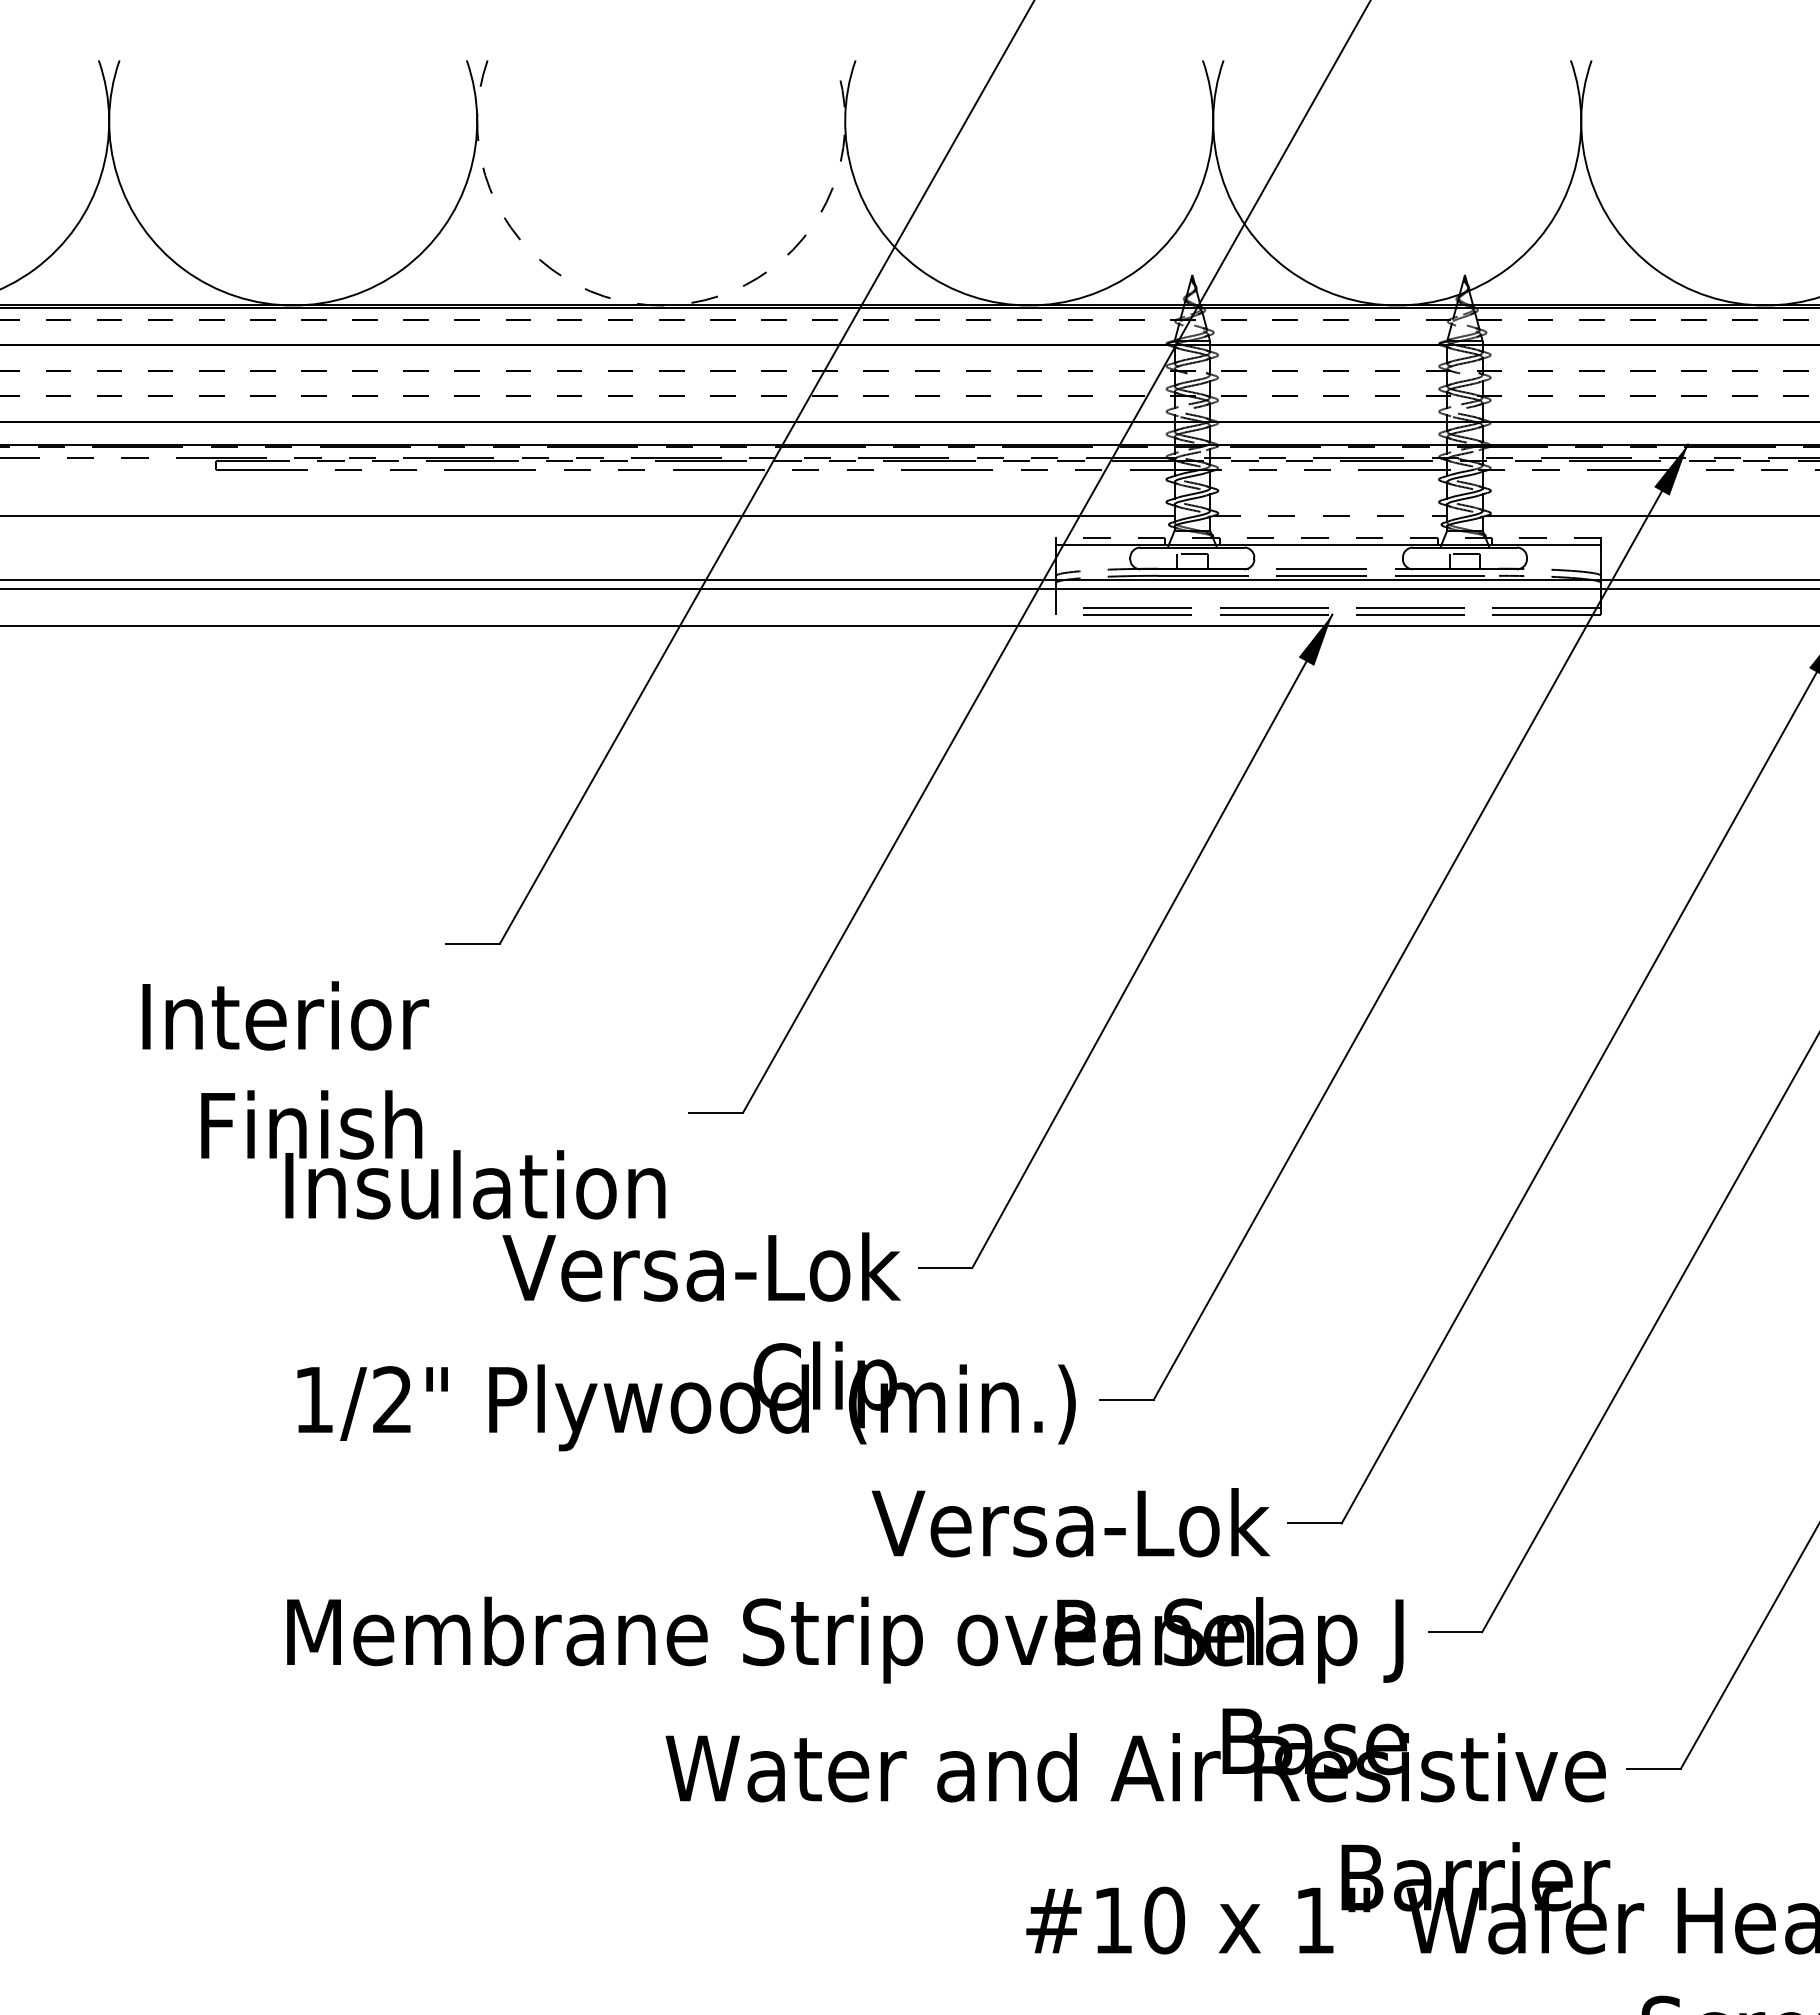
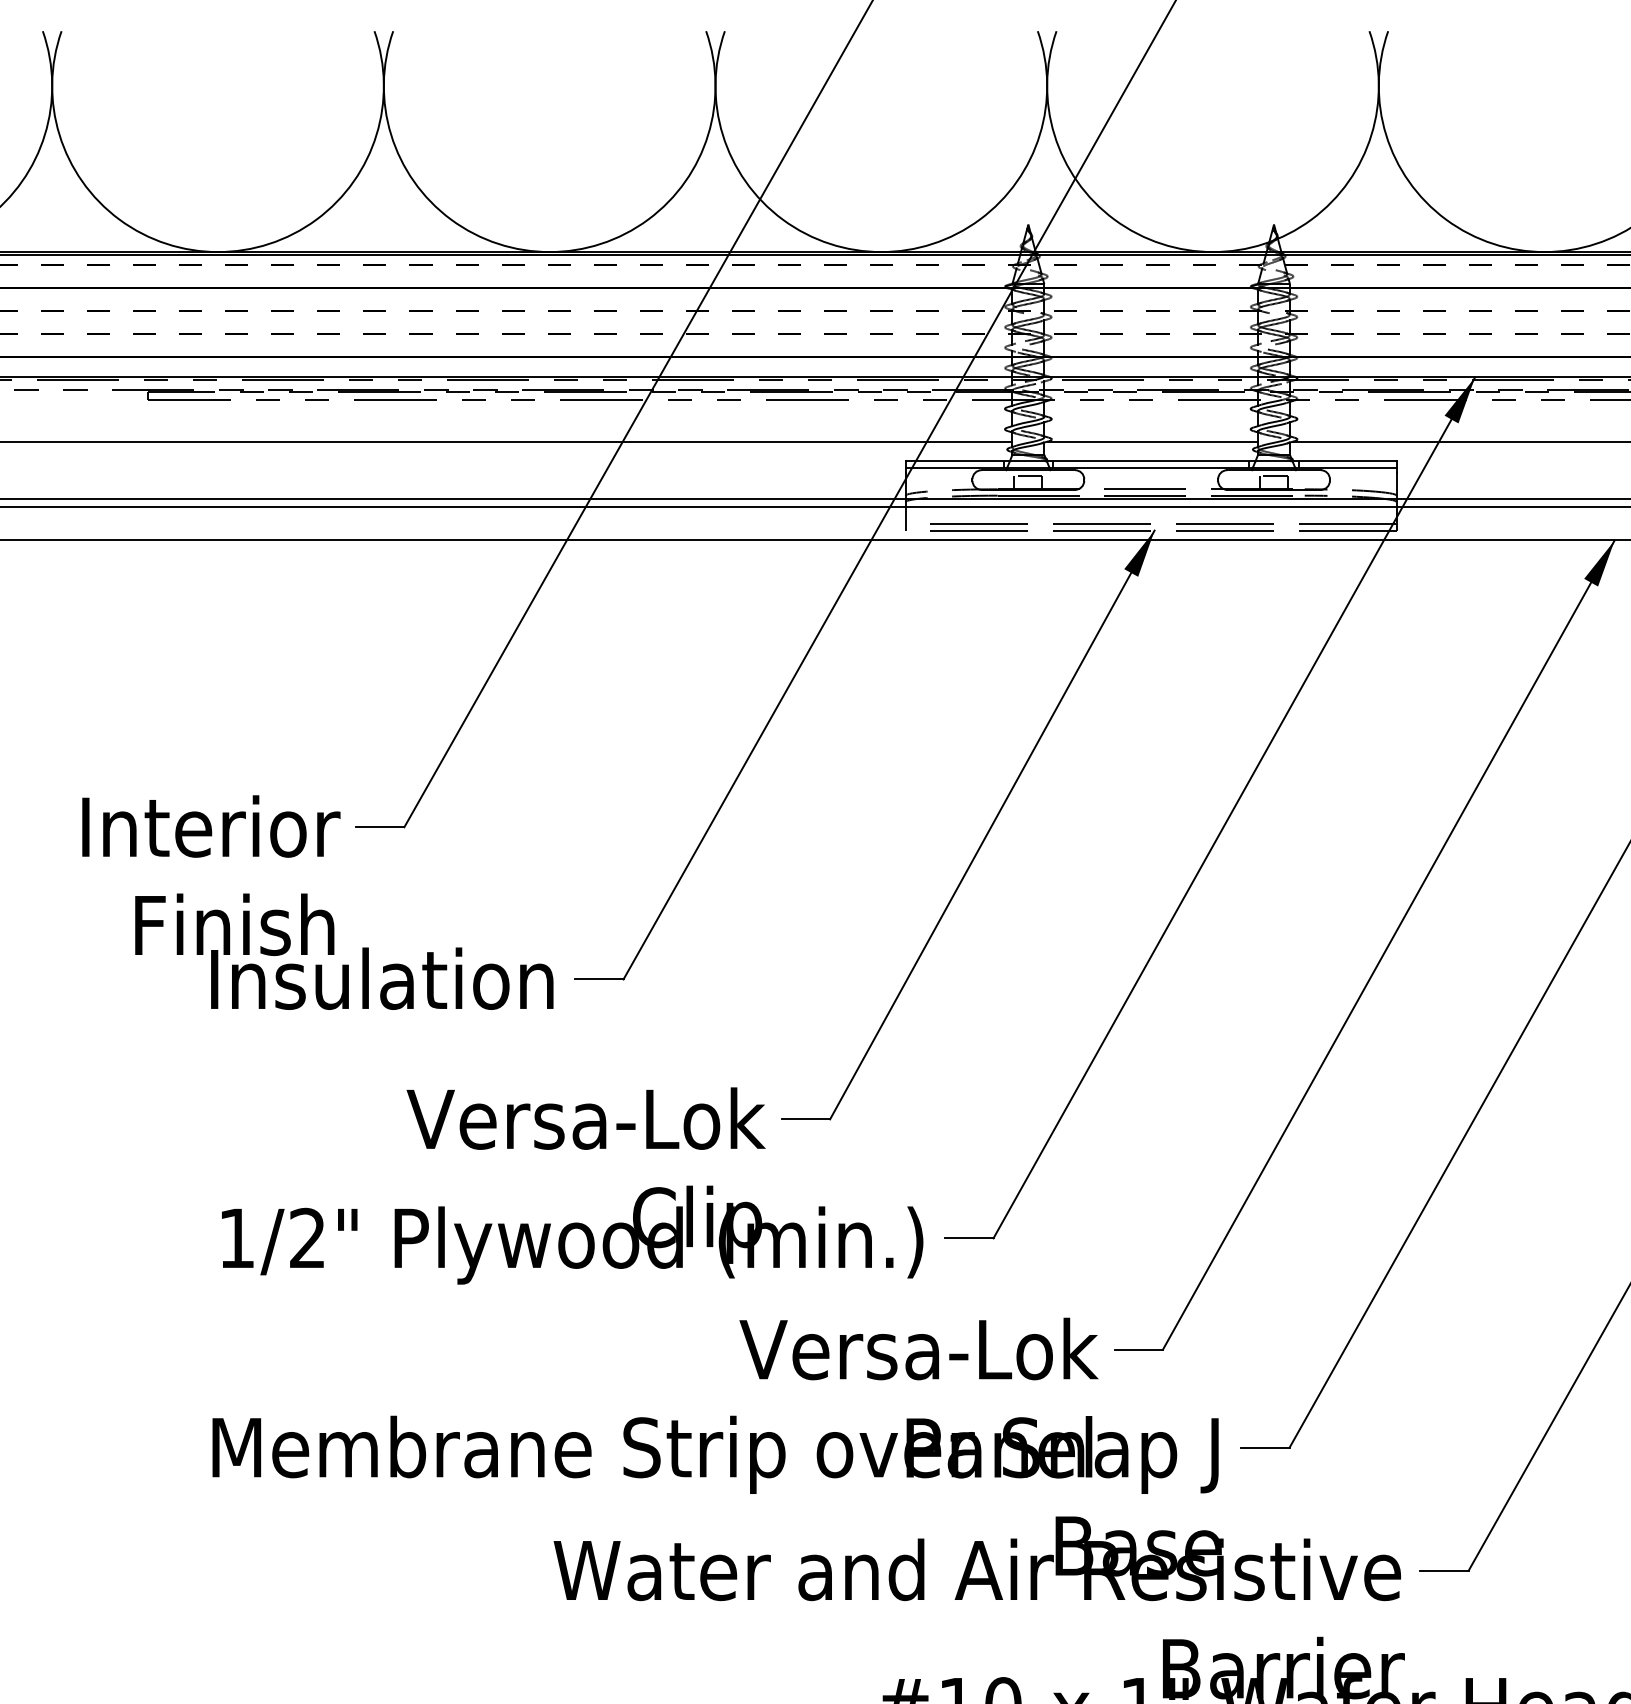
arc: (661, 305) -> (549, 252), dashed -> solid
line: (1330, 515) -> (1152, 441), dashed -> solid
line: (1328, 537) -> (1151, 461), dashed -> solid
text: (403, 1100) -> (317, 902), moved

